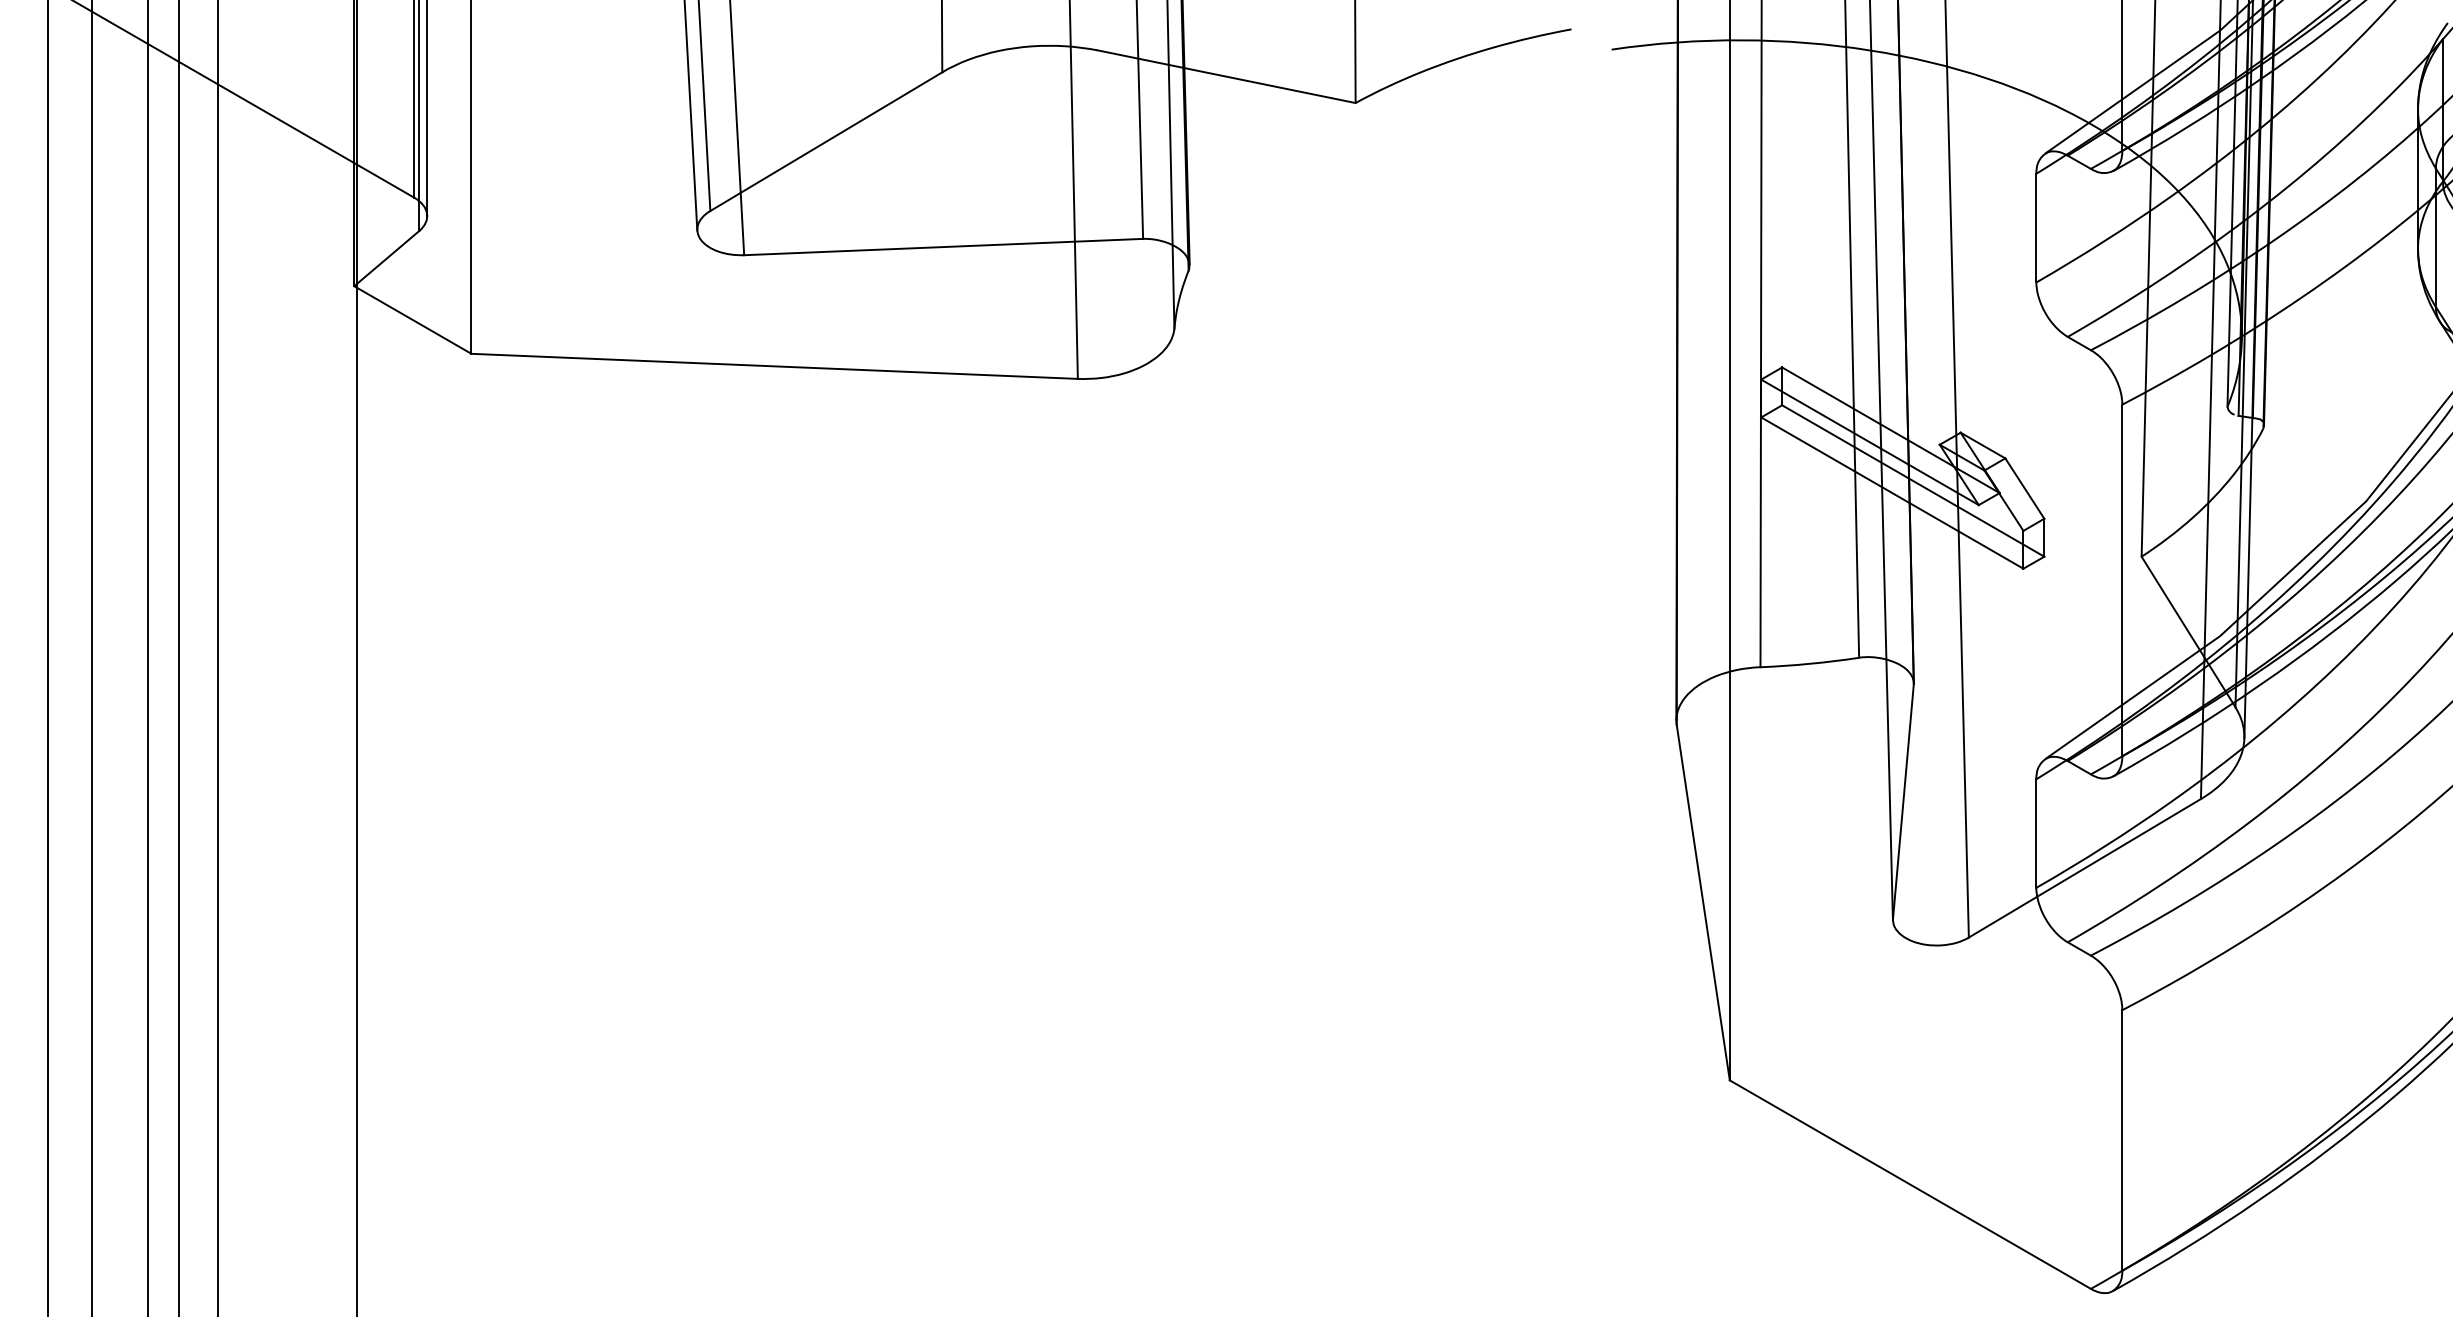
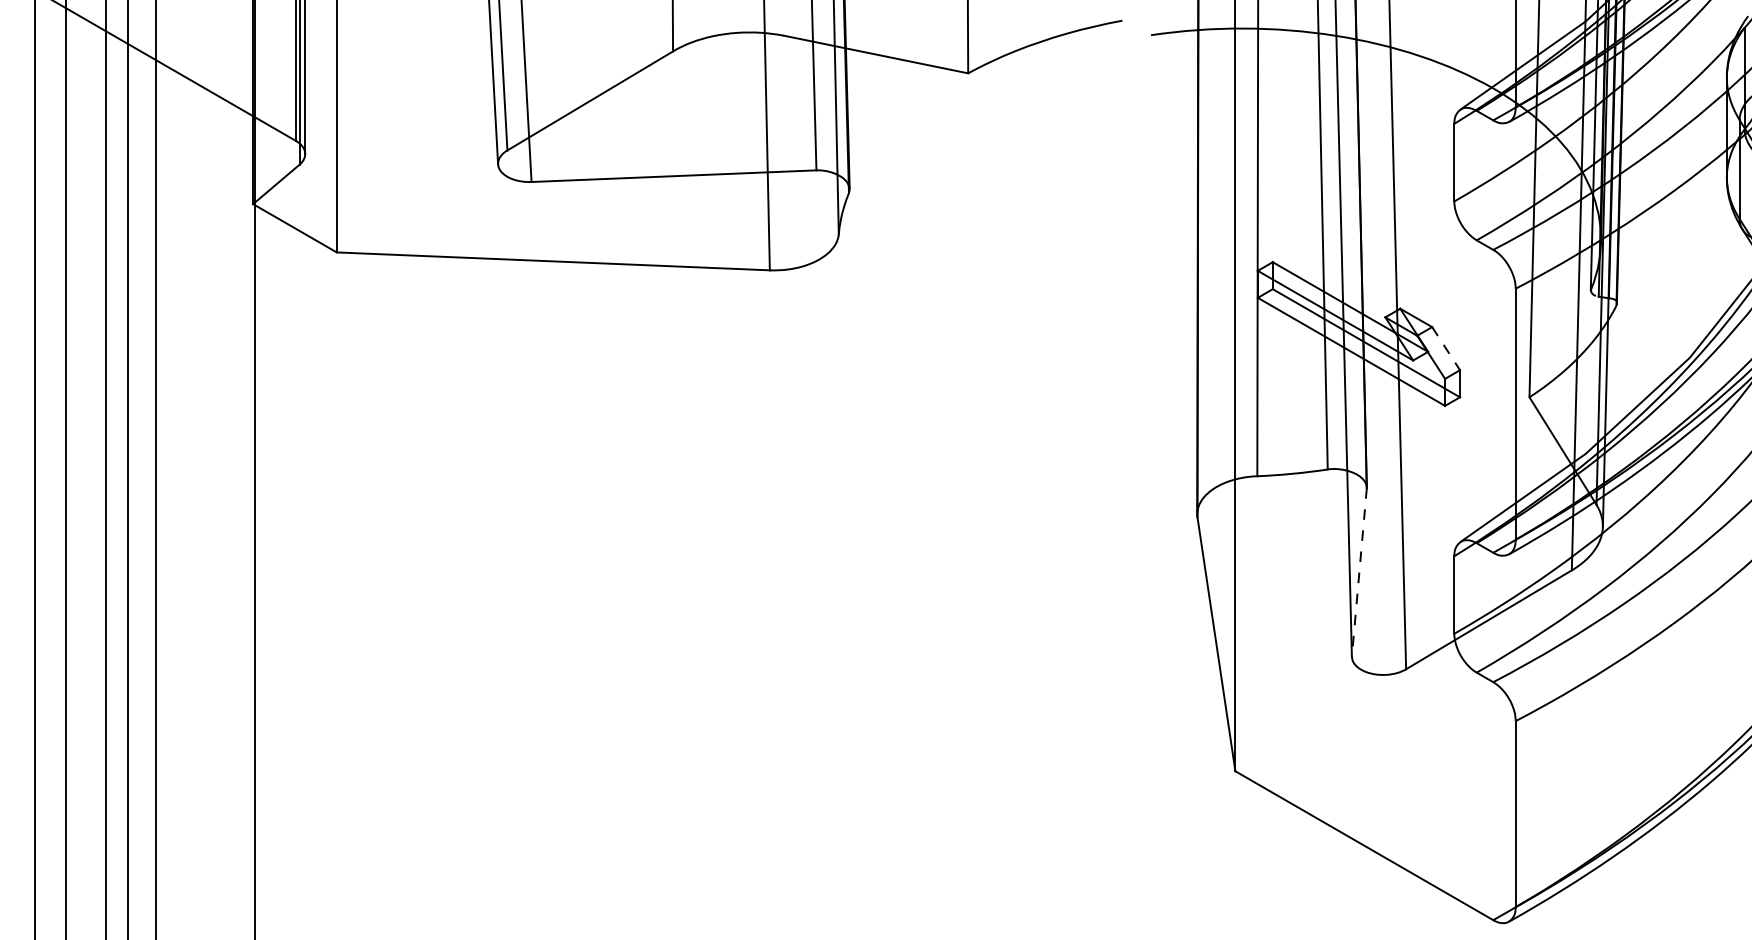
line: (2024, 488) -> (1445, 348), solid -> dashed
line: (1903, 801) -> (1359, 572), solid -> dashed

